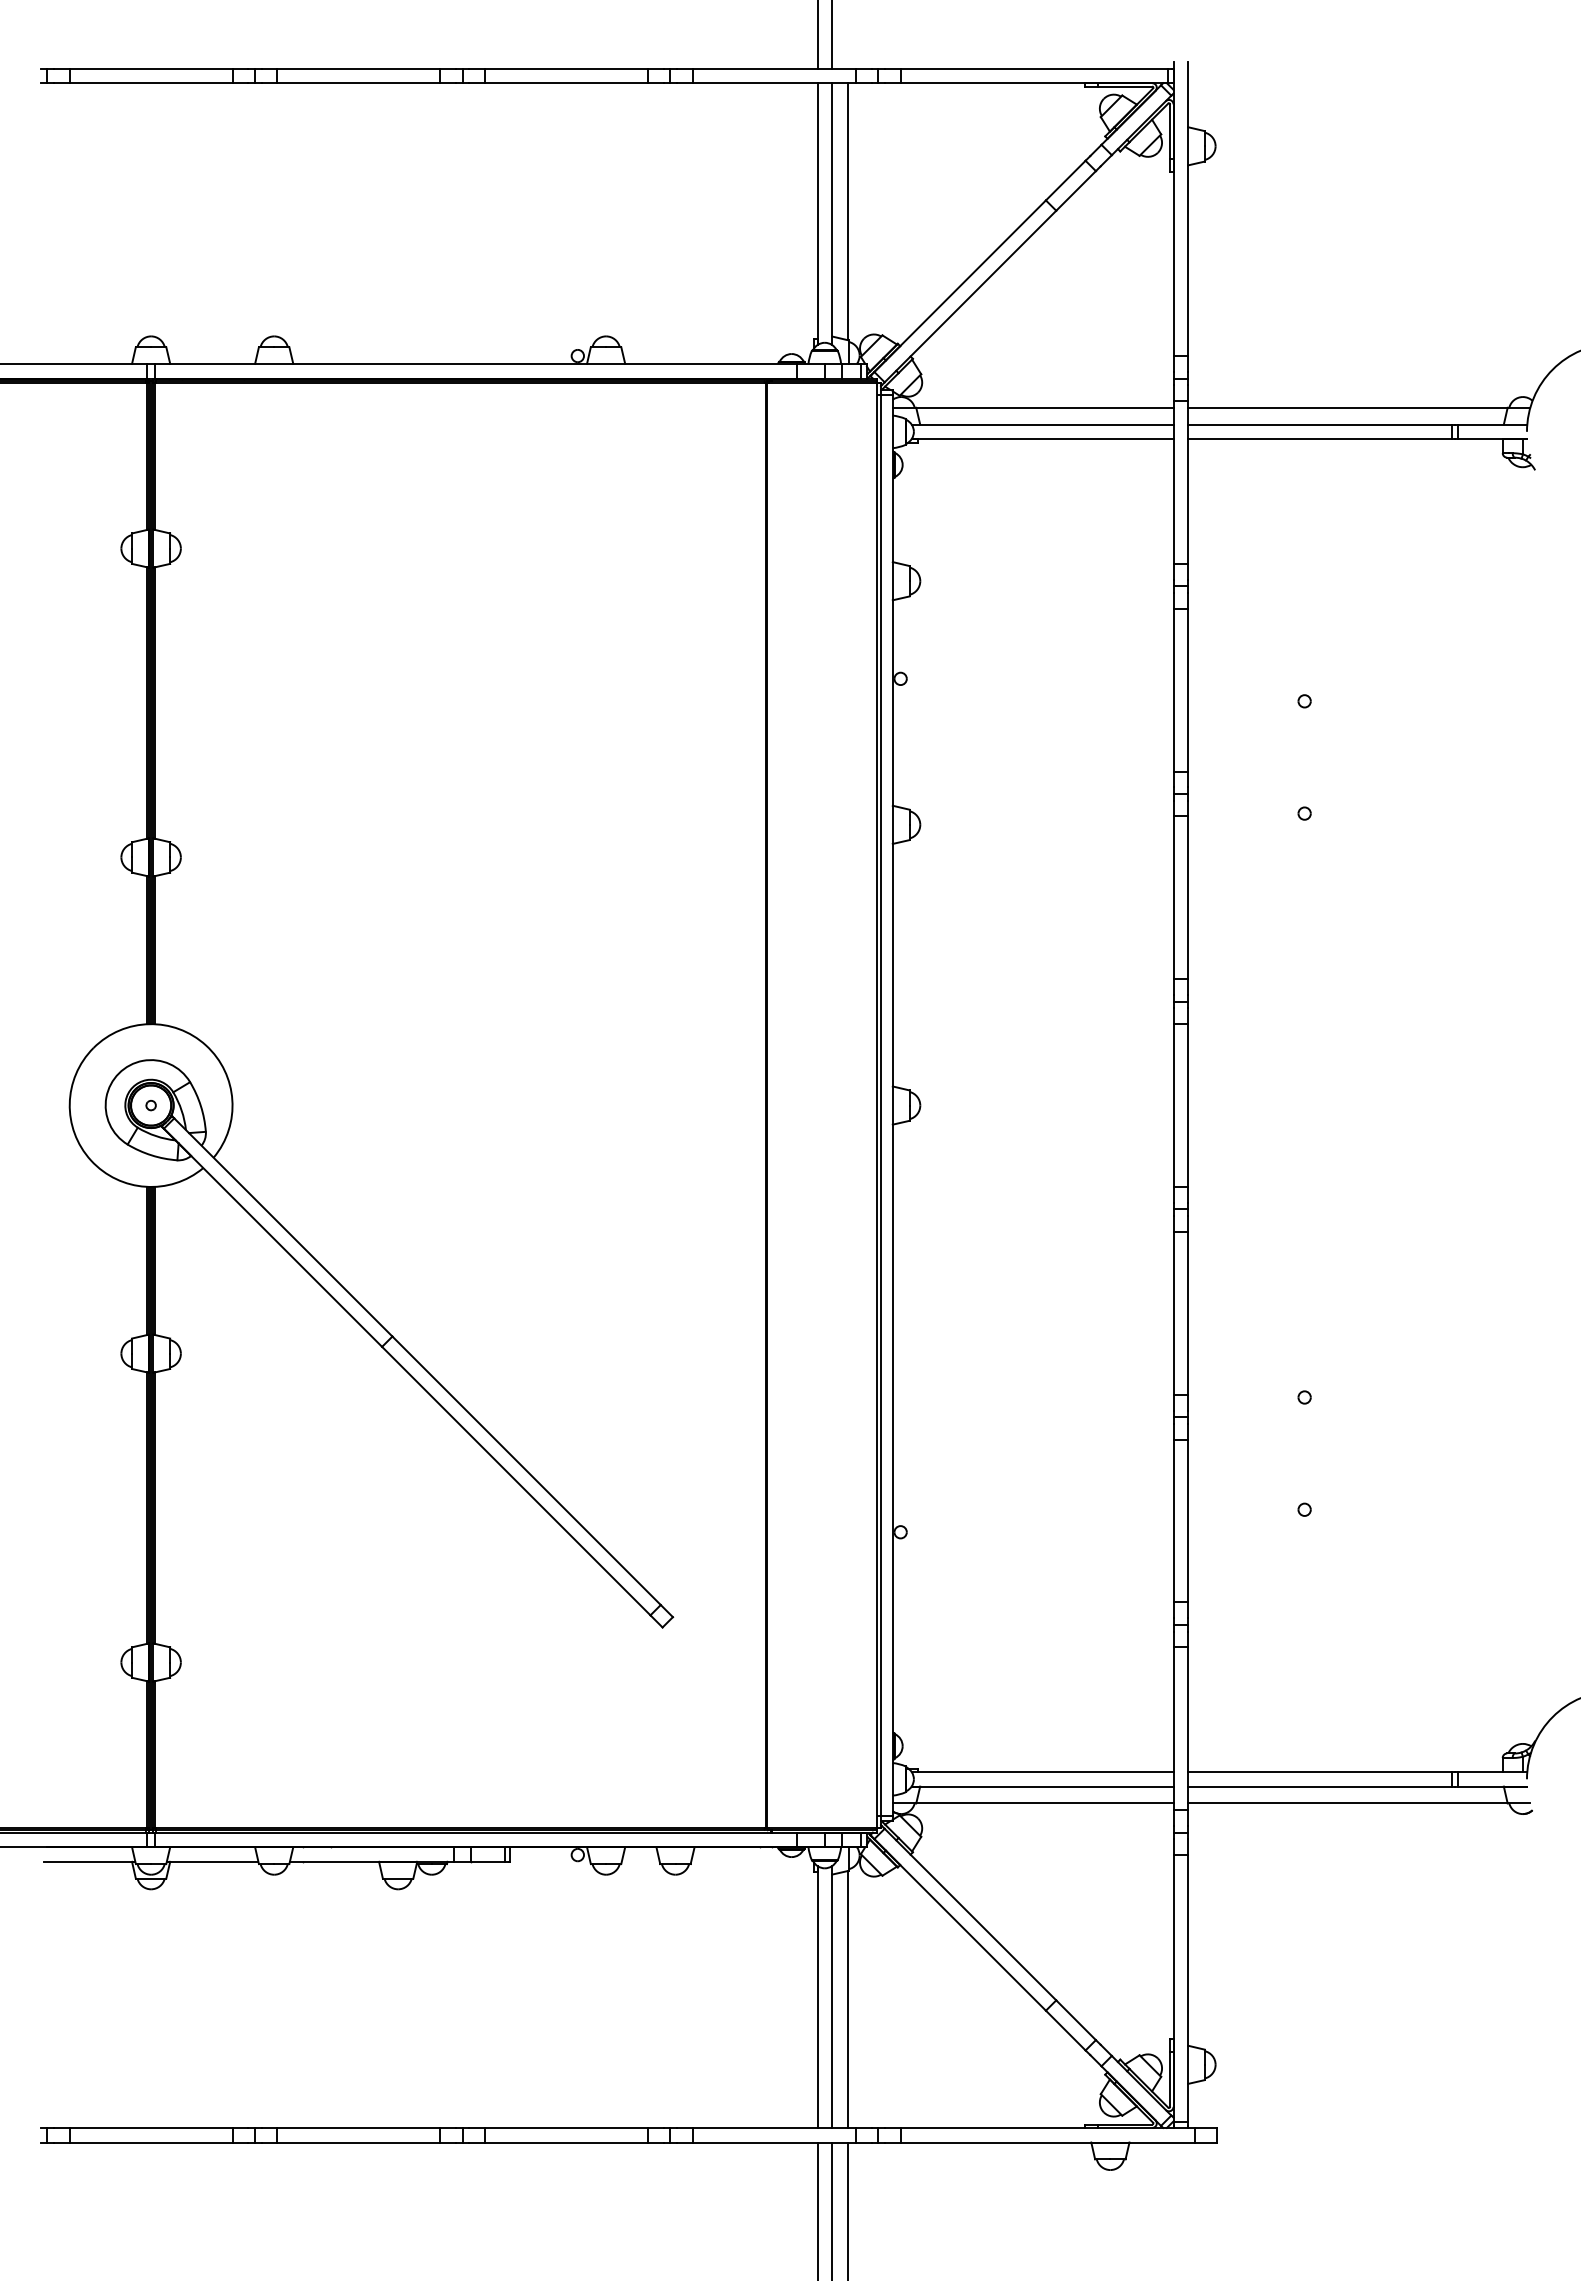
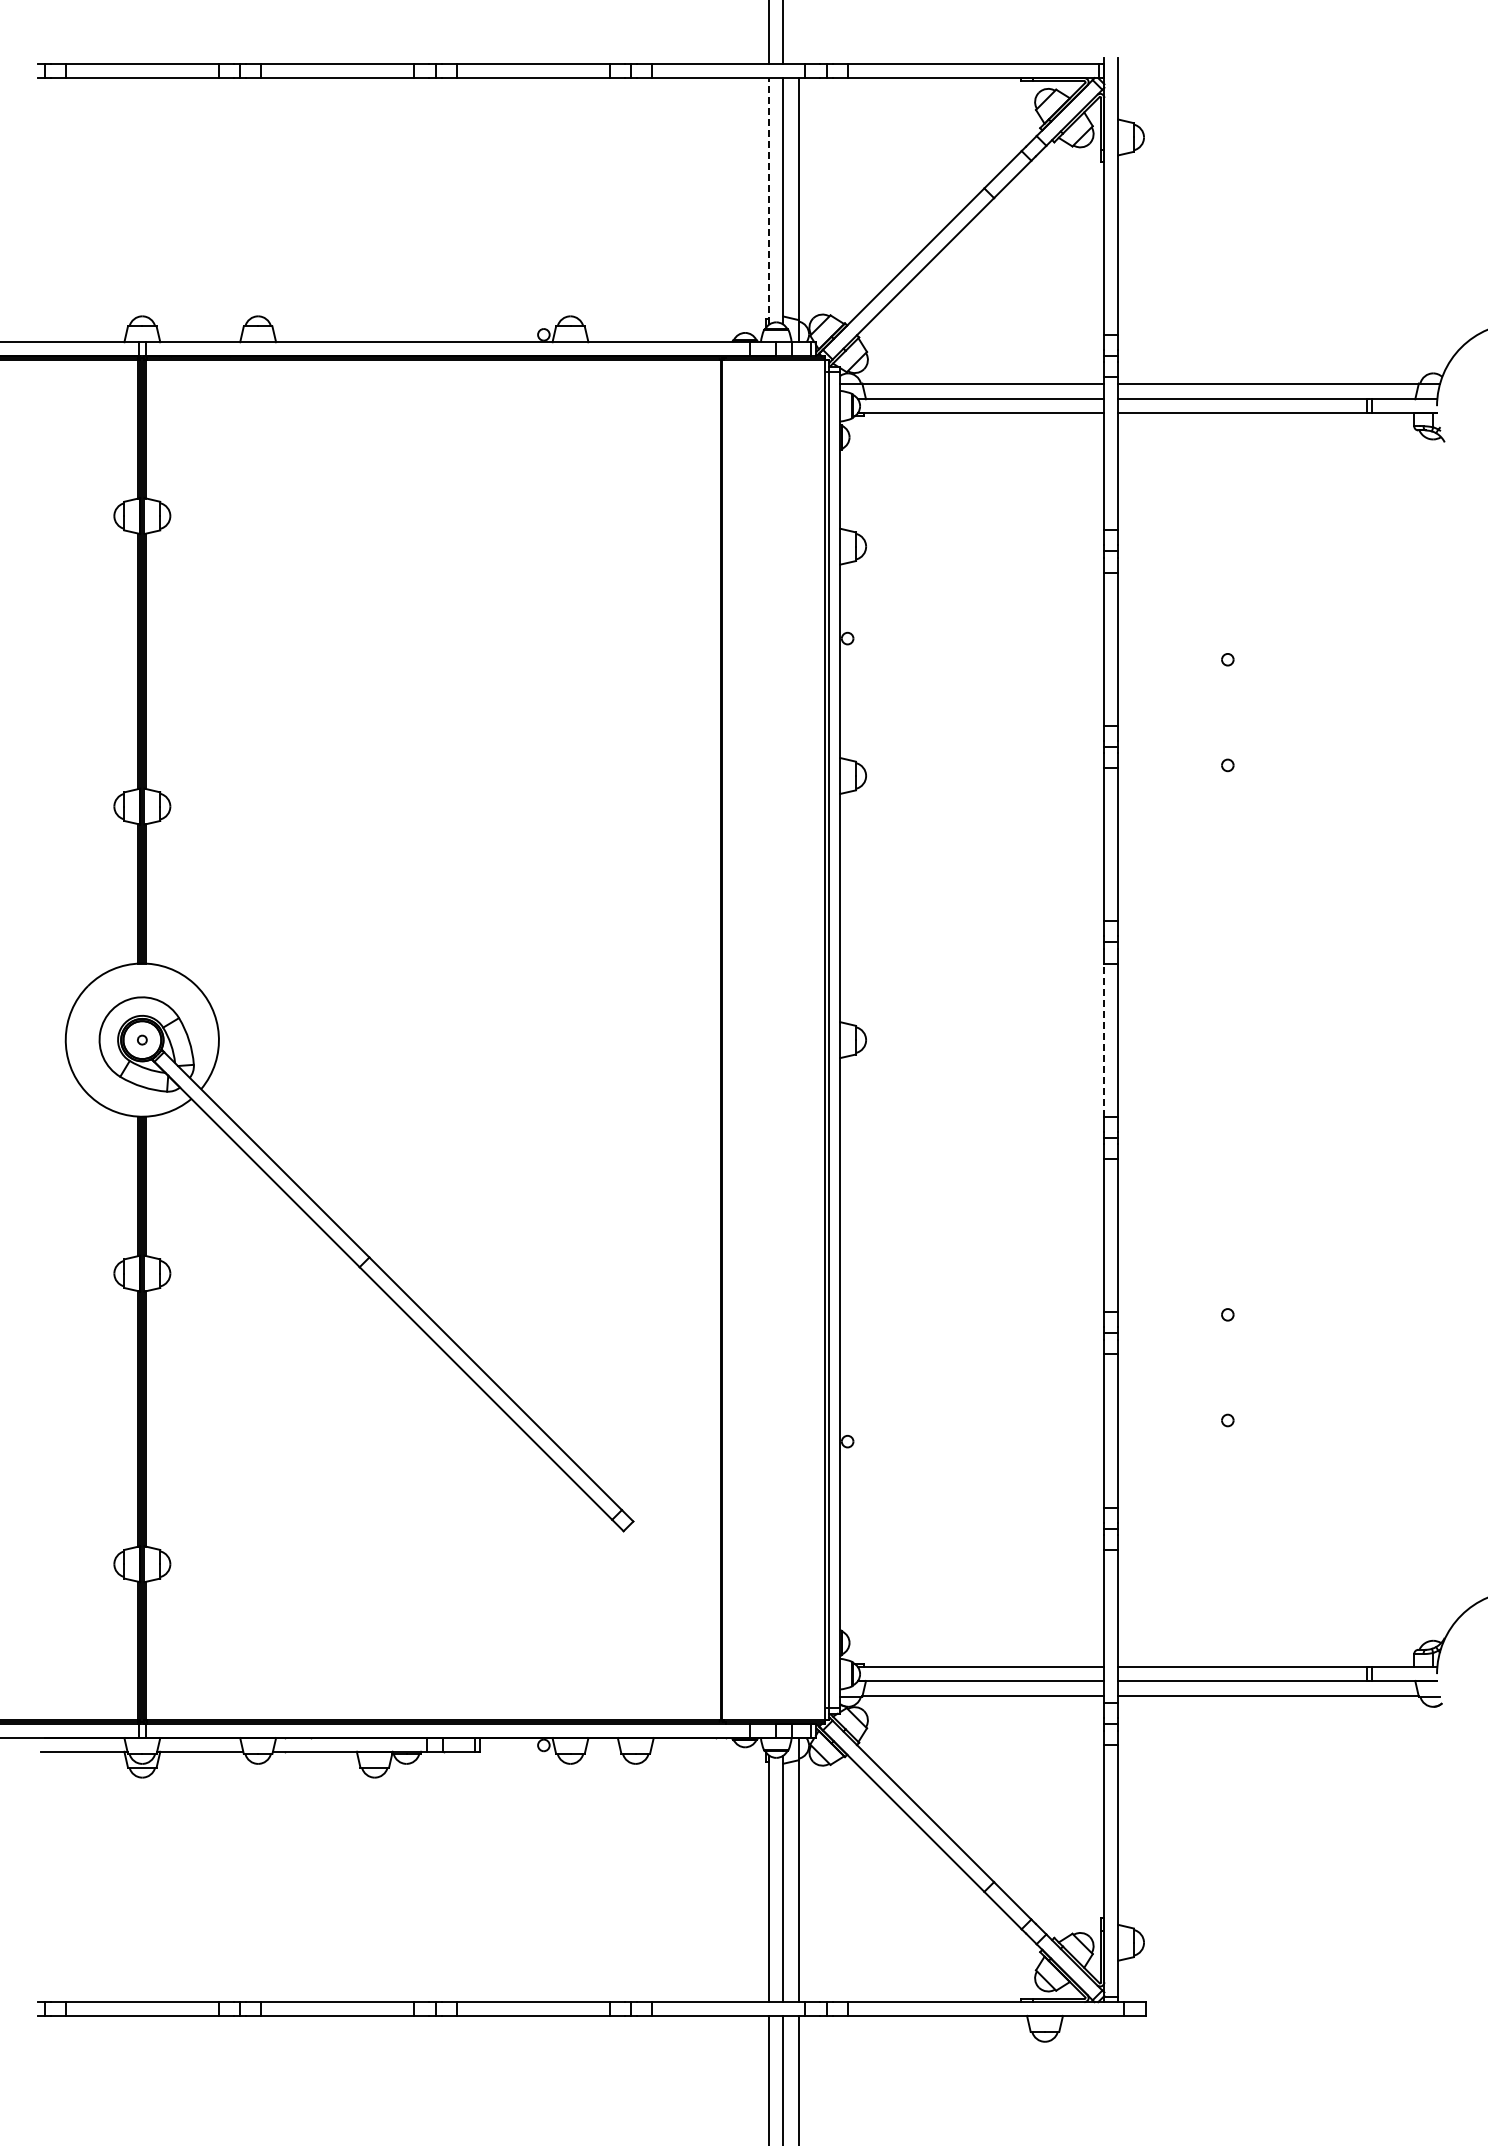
line: (817, 213) -> (769, 200), solid -> dashed
line: (1173, 1105) -> (1104, 1040), solid -> dashed

